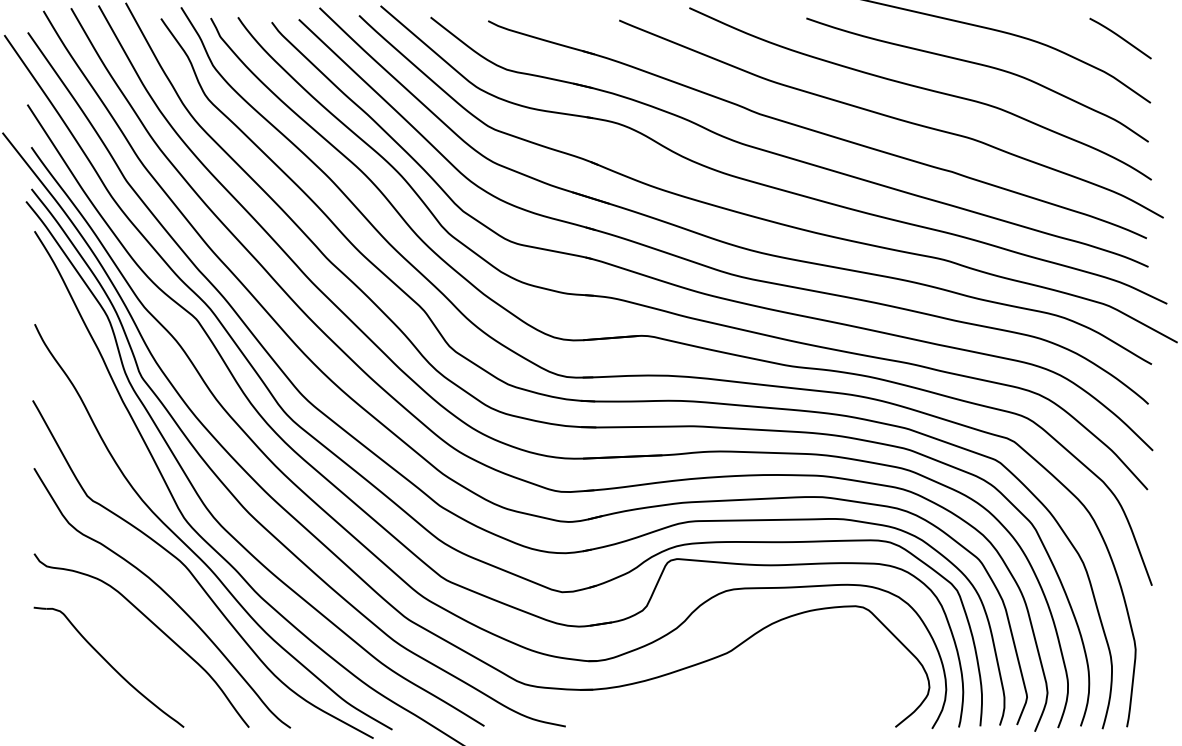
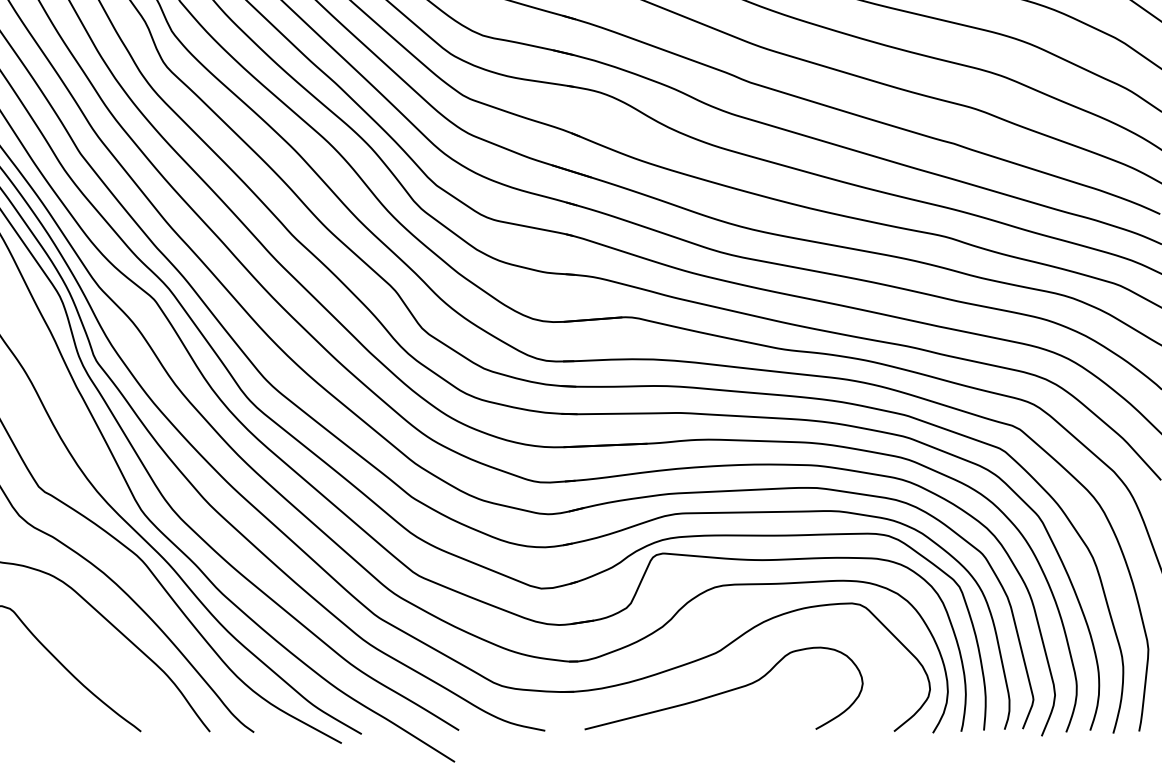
curve: (736, 688) -> (725, 690), added

